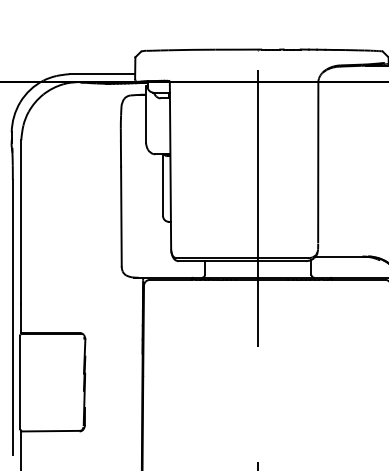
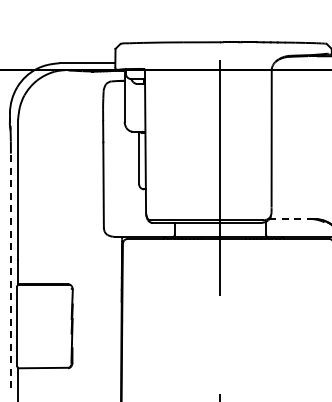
line: (341, 255) -> (291, 218), solid -> dashed
line: (12, 316) -> (10, 270), solid -> dashed

